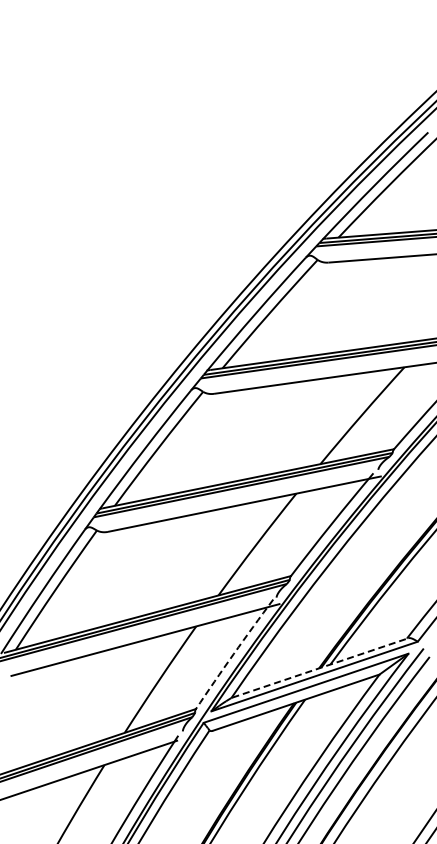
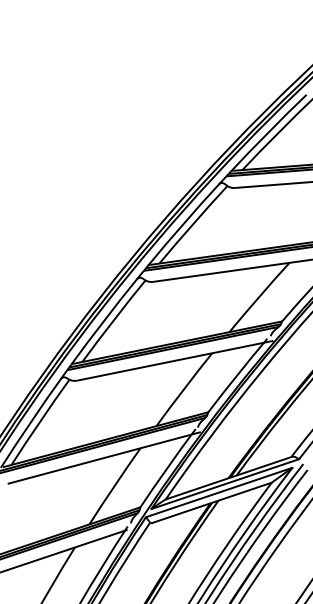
arc: (233, 654) -> (167, 468), dashed -> solid
line: (320, 667) -> (229, 477), dashed -> solid

